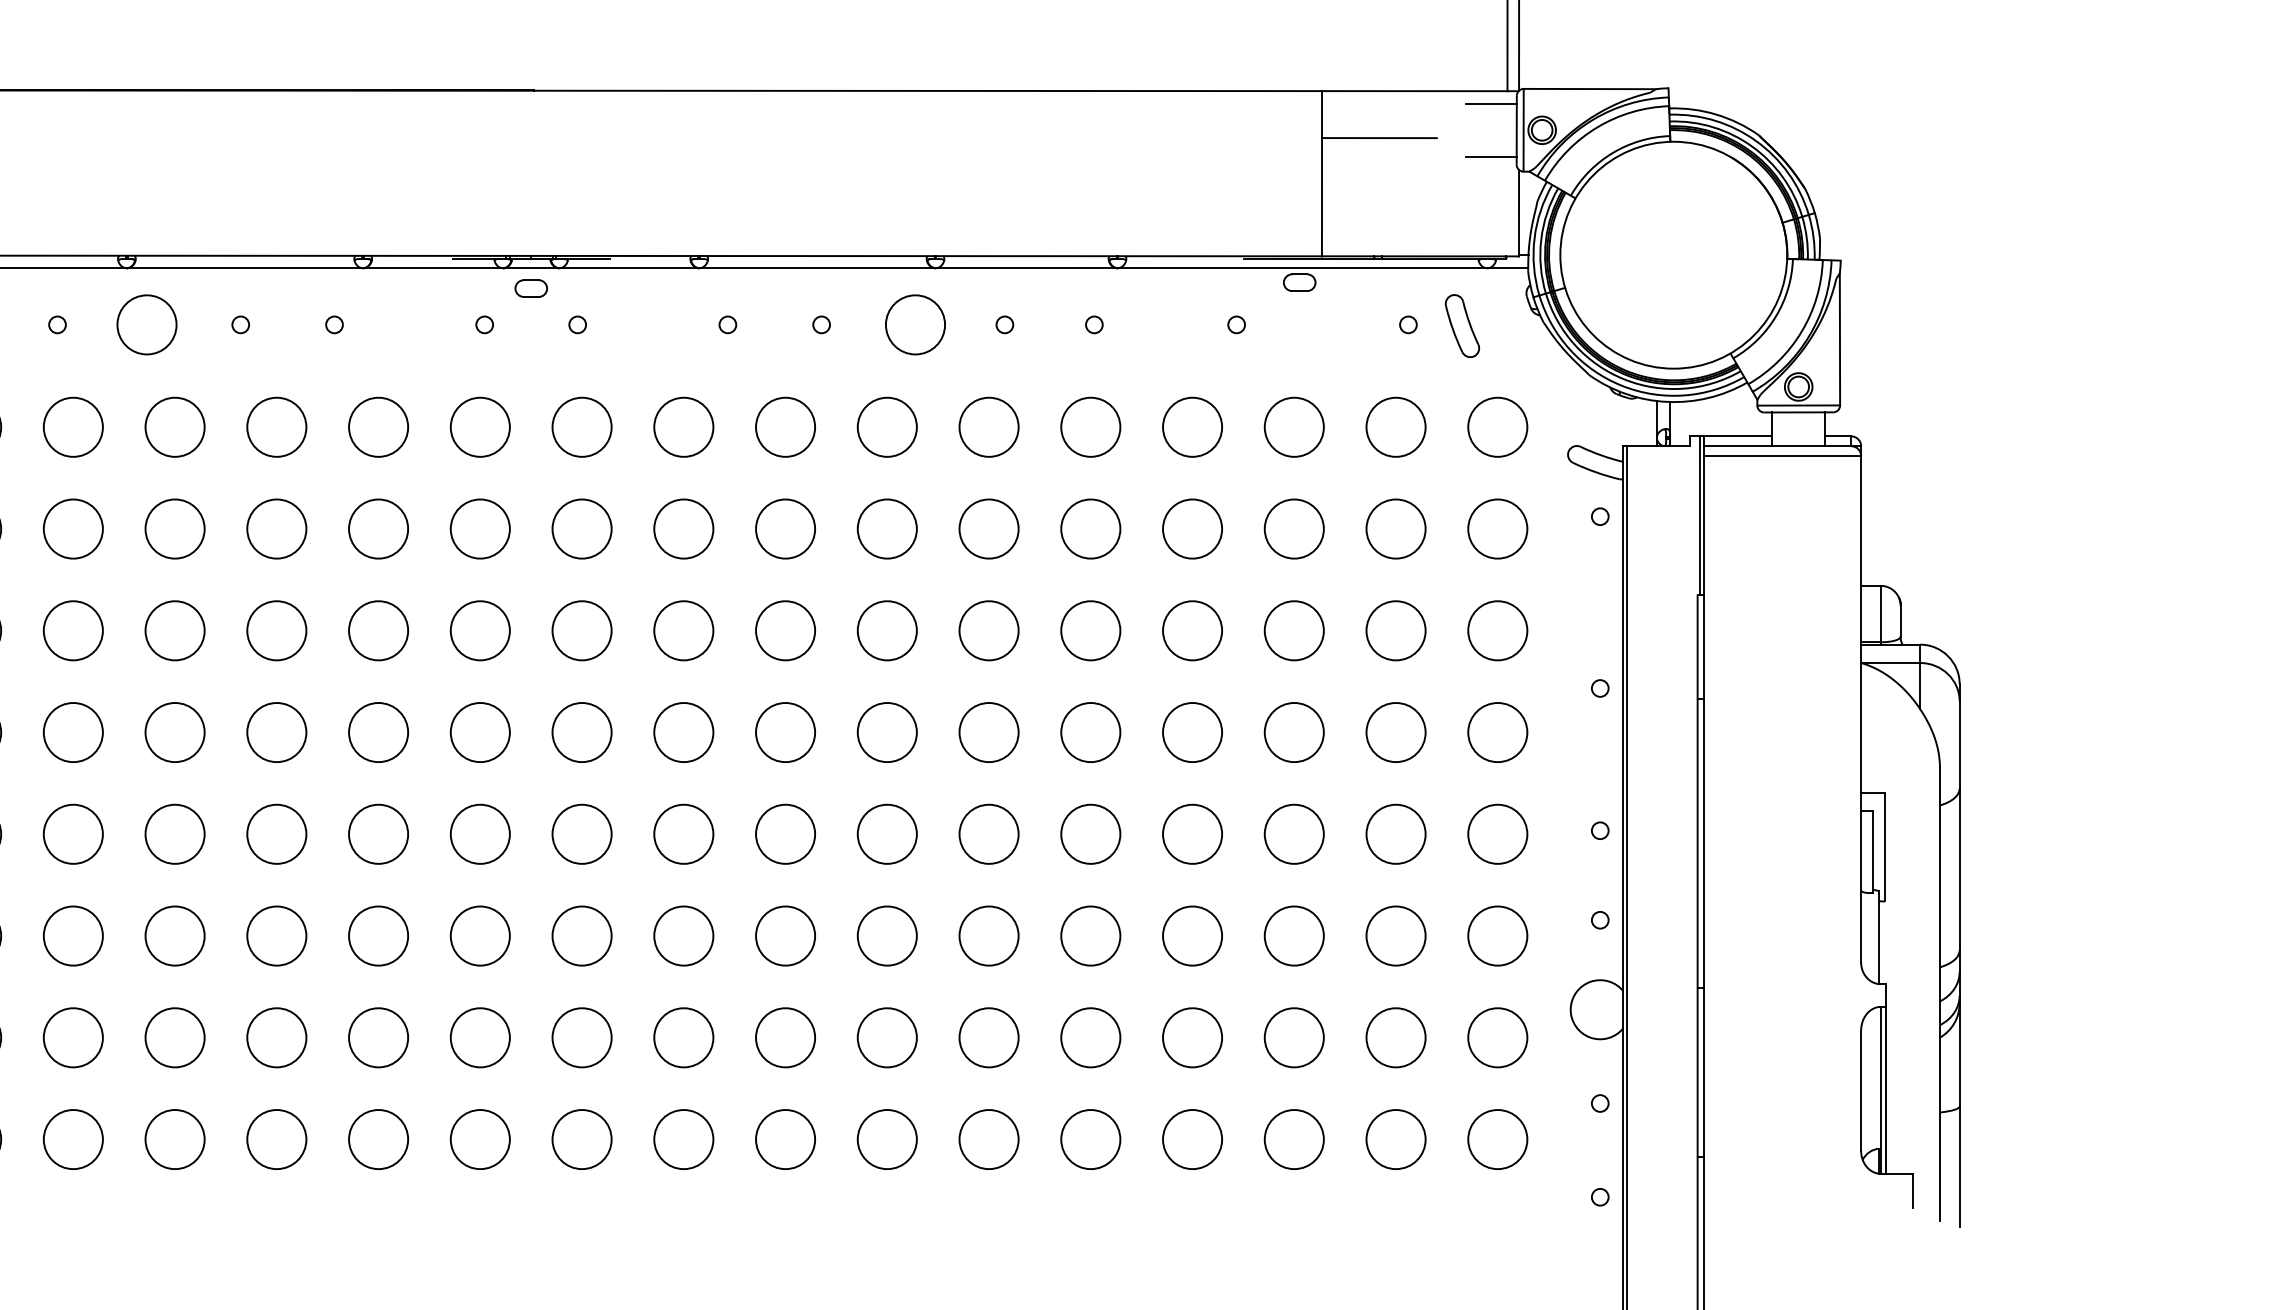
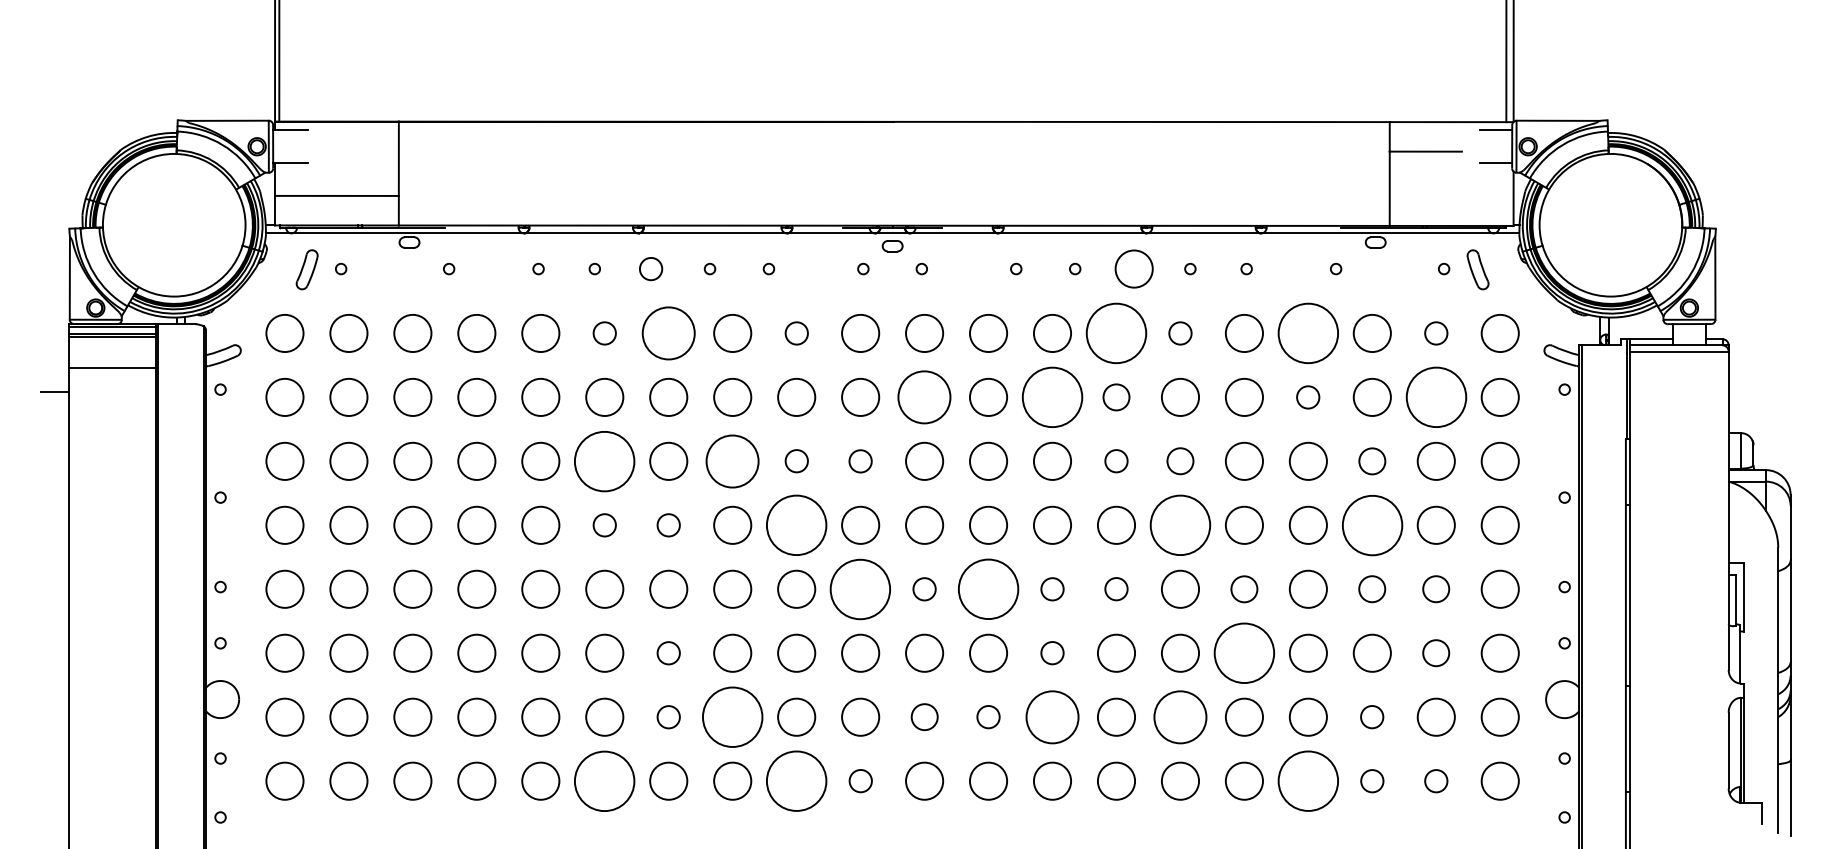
circle: (146, 323) -> (650, 268), size x0.6
circle: (72, 427) -> (604, 333), size x0.6
circle: (174, 427) -> (668, 333), size x1.4
circle: (378, 427) -> (796, 333), size x0.6
circle: (887, 427) -> (1116, 333), size x1.6
circle: (989, 427) -> (1180, 333), size x0.6
circle: (1191, 427) -> (1307, 333), size x1.6
circle: (1394, 427) -> (1435, 333), size x0.6
circle: (581, 529) -> (924, 397), size x1.4
circle: (785, 529) -> (1052, 397), size x1.6
circle: (887, 529) -> (1116, 397), size x0.7
circle: (1191, 529) -> (1307, 397), size x0.6
circle: (1394, 529) -> (1435, 397), size x1.6
circle: (72, 629) -> (604, 460), size x1.6
circle: (276, 629) -> (732, 460), size x1.4
circle: (378, 629) -> (796, 460), size x0.6
circle: (480, 629) -> (860, 460), size x0.6
circle: (887, 629) -> (1116, 460), size x0.6
circle: (989, 629) -> (1180, 460), size x0.7
circle: (1292, 629) -> (1371, 460), size x0.7
circle: (72, 731) -> (604, 524), size x0.6
circle: (174, 731) -> (668, 524), size x0.6
circle: (378, 731) -> (796, 524), size x1.6
circle: (989, 731) -> (1180, 524), size x1.6
circle: (1292, 731) -> (1371, 524), size x1.6
circle: (480, 833) -> (860, 588), size x1.6
circle: (581, 833) -> (924, 588), size x0.6
circle: (683, 833) -> (988, 588), size x1.6
circle: (785, 833) -> (1052, 588), size x0.6
circle: (887, 833) -> (1116, 588), size x0.6
circle: (1090, 833) -> (1244, 588), size x0.7
circle: (1292, 833) -> (1371, 588), size x0.7
circle: (1394, 833) -> (1435, 588), size x0.7
circle: (174, 934) -> (668, 652), size x0.6
circle: (785, 934) -> (1052, 652), size x0.6
circle: (1090, 934) -> (1244, 652), size x1.6
circle: (1394, 934) -> (1435, 652), size x0.7
circle: (174, 1036) -> (668, 716), size x0.6
circle: (276, 1036) -> (732, 716), size x1.6
circle: (581, 1036) -> (924, 716), size x0.7
circle: (683, 1036) -> (988, 716), size x0.6
circle: (785, 1036) -> (1052, 716), size x1.4
circle: (989, 1036) -> (1180, 716), size x1.4
circle: (1292, 1036) -> (1371, 716), size x0.6
circle: (72, 1138) -> (604, 780), size x1.6
circle: (378, 1138) -> (796, 780), size x1.6
circle: (480, 1138) -> (860, 780), size x0.6
circle: (1191, 1138) -> (1307, 780), size x1.6
circle: (1292, 1138) -> (1371, 780), size x0.6
circle: (1394, 1138) -> (1435, 780), size x0.6

